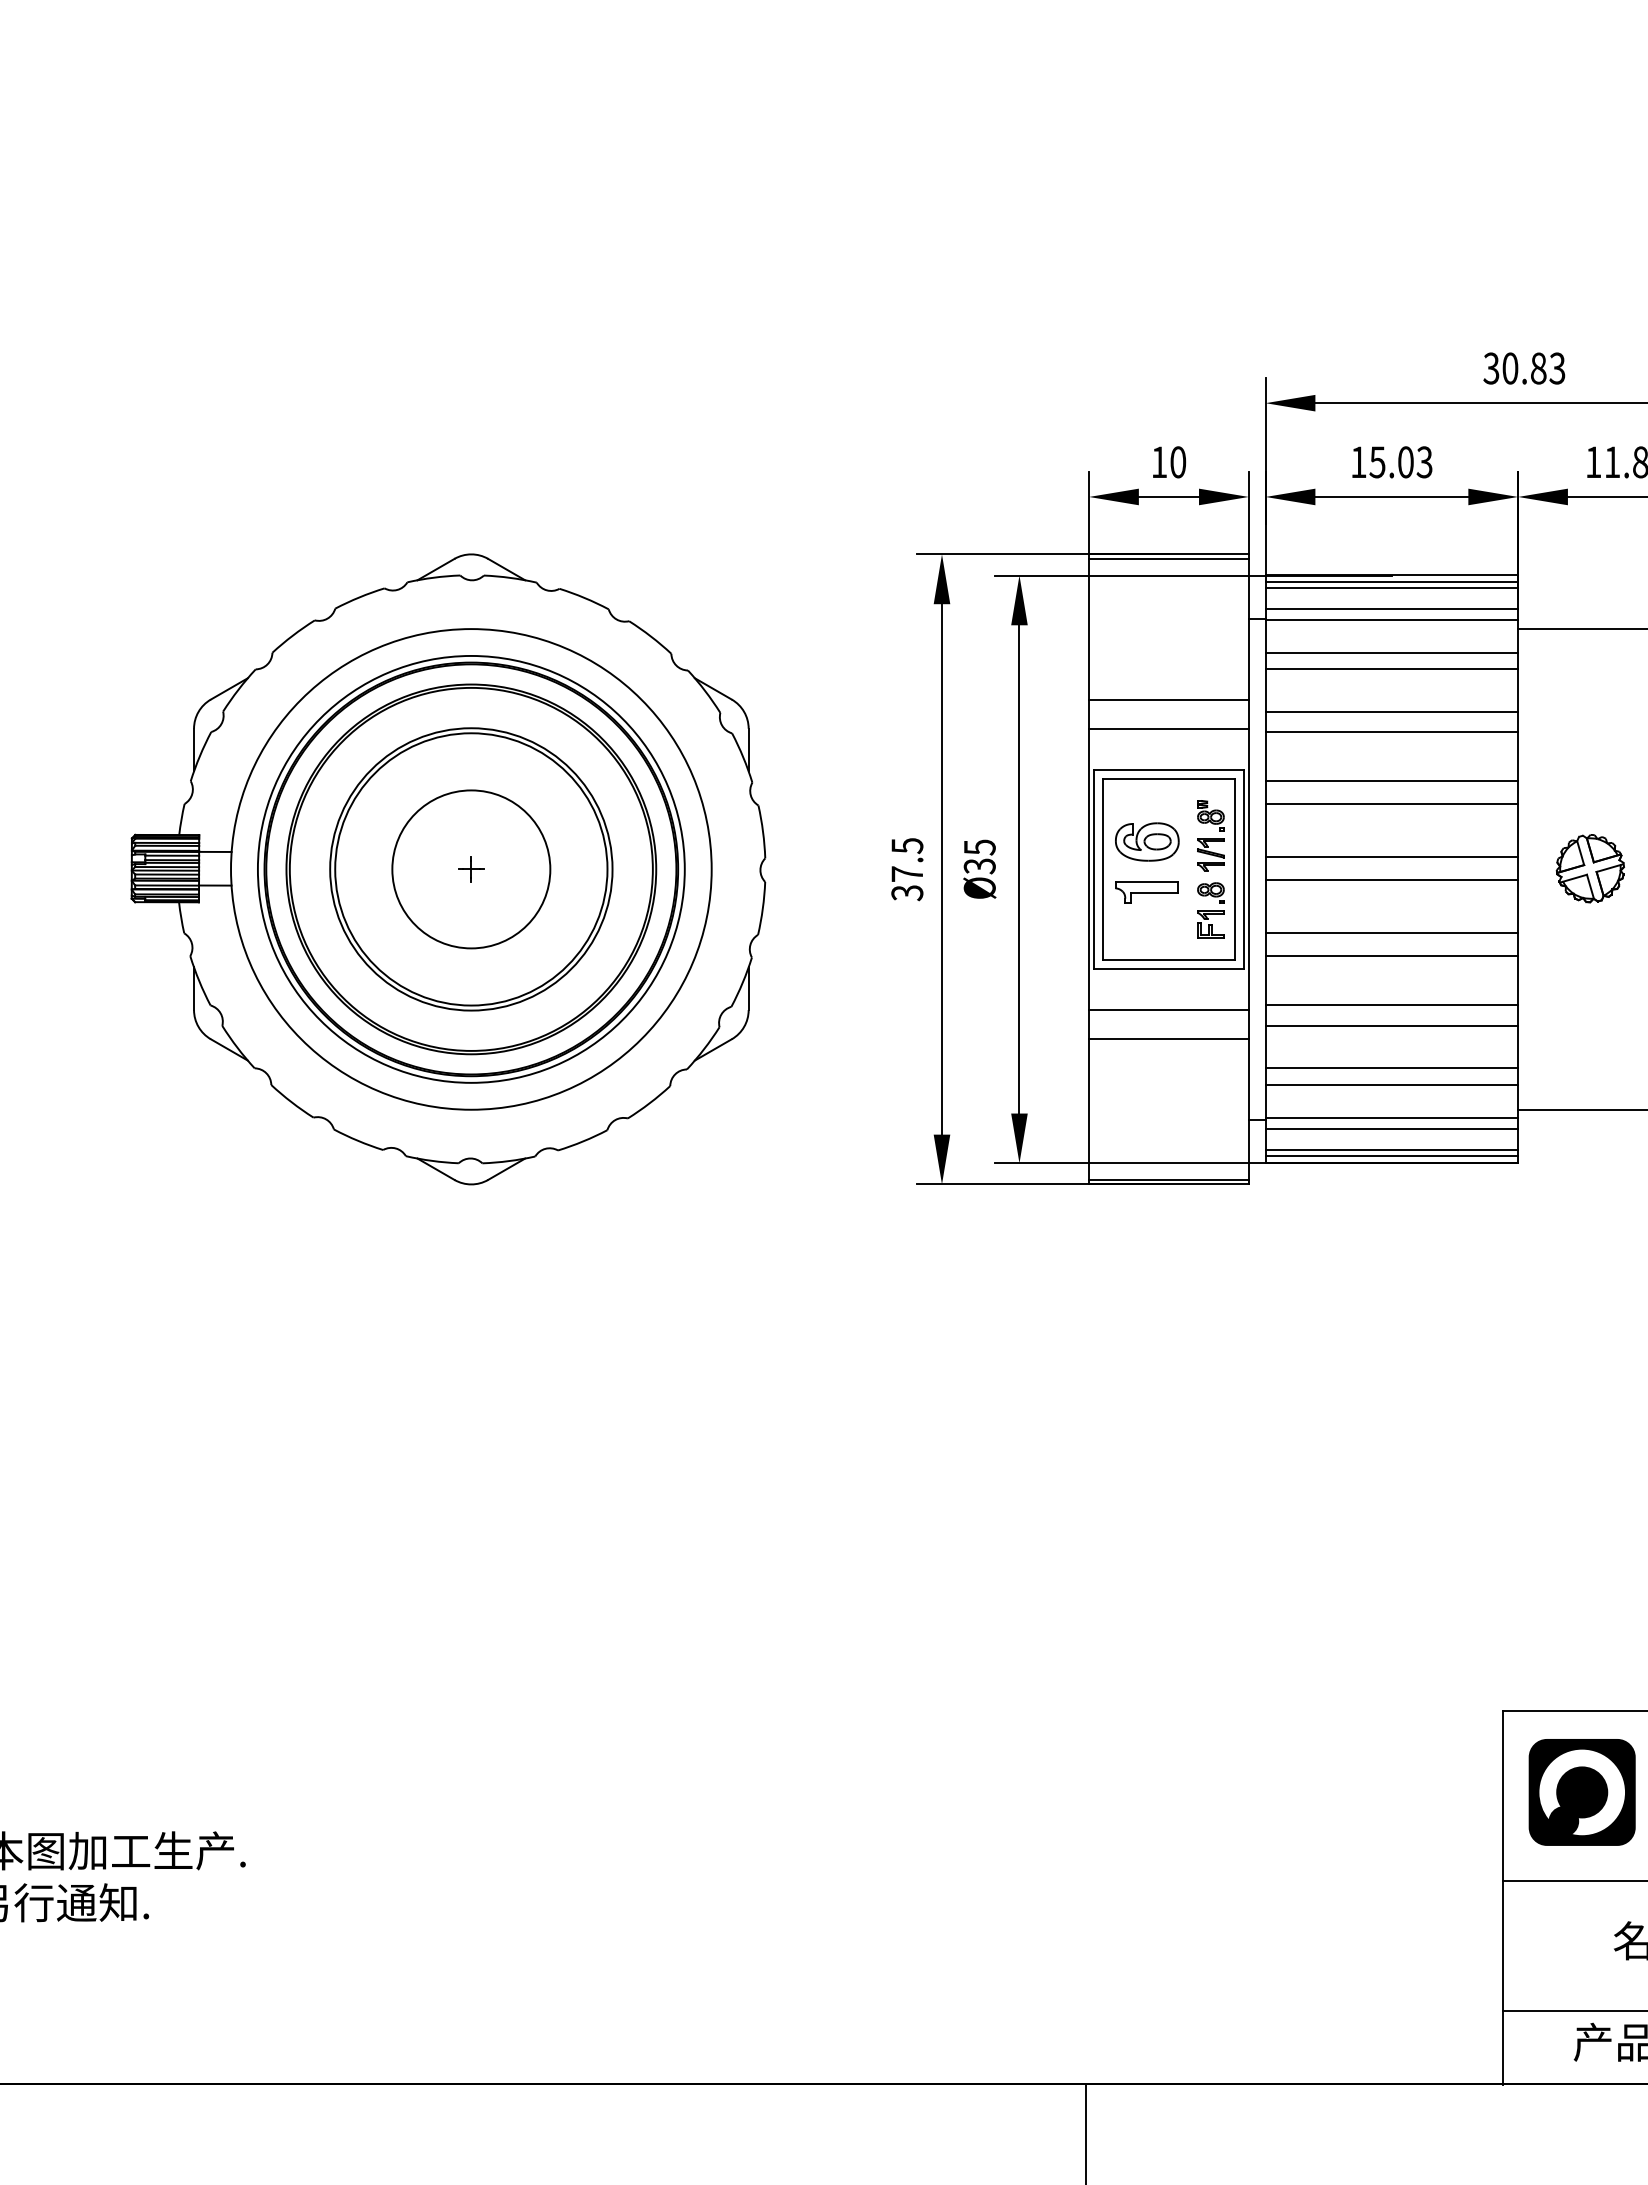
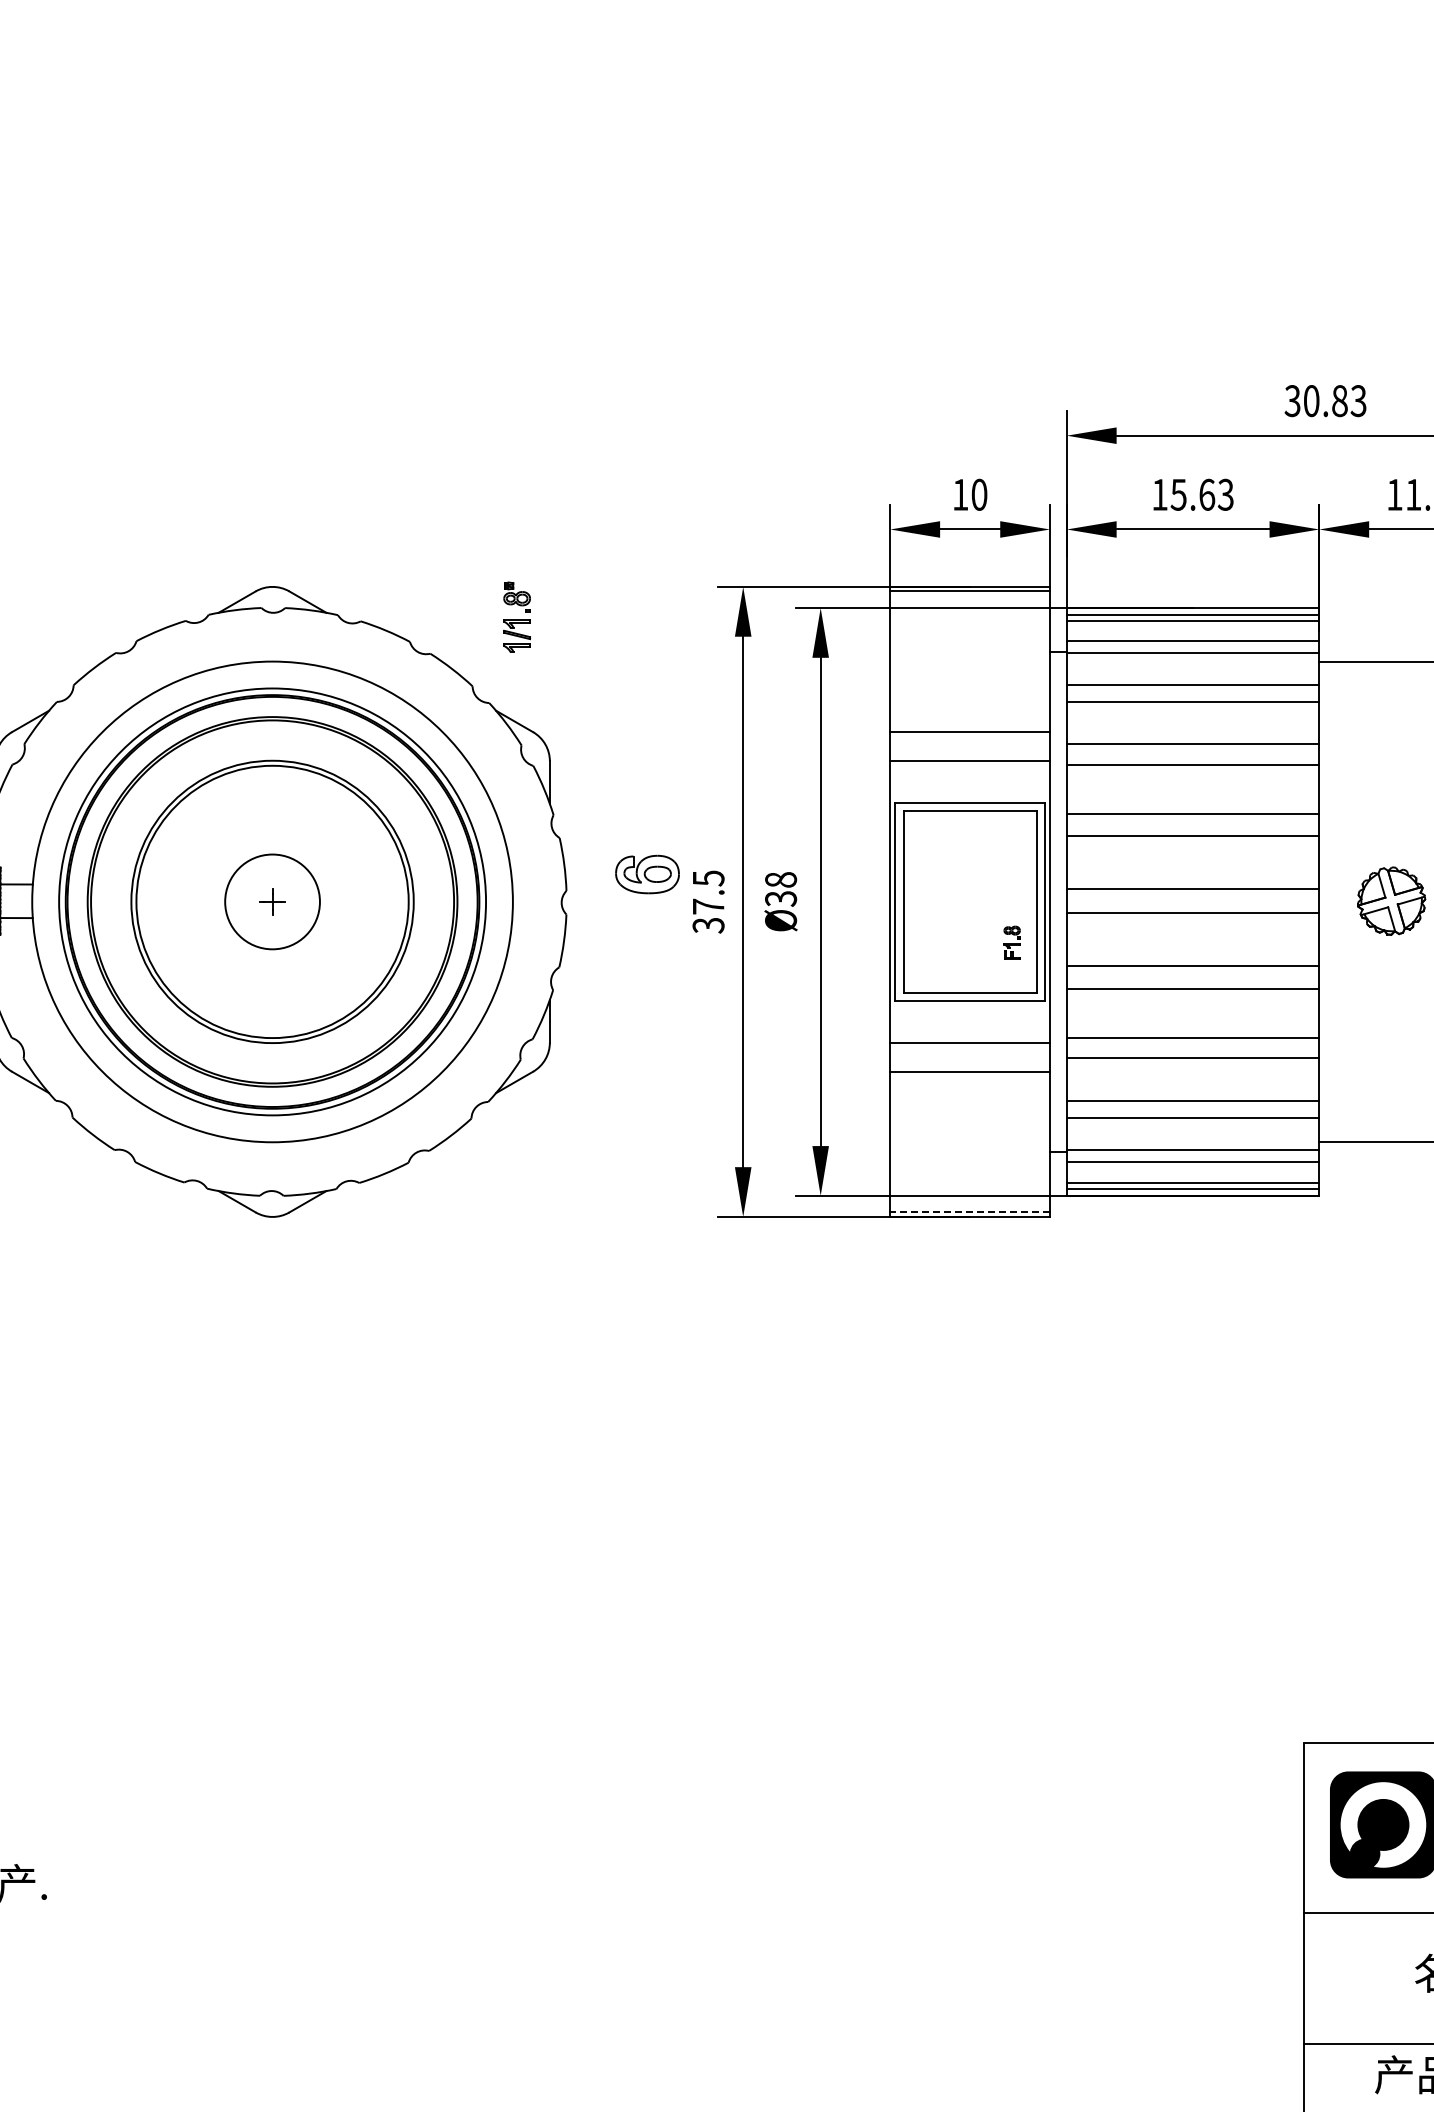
text: (1405, 462) -> (1206, 495), 15.03 -> 15.63
part: (1210, 835) -> (516, 617), moved
part: (1147, 841) -> (647, 874), moved
text: (979, 847) -> (780, 880), Ø35 -> Ø38
circle: (471, 869) -> (272, 902), size x0.6
part: (1146, 892) -> (947, 925), removed
part: (1210, 910) -> (1011, 943), size x0.6
line: (1168, 1179) -> (969, 1212), solid -> dashed

